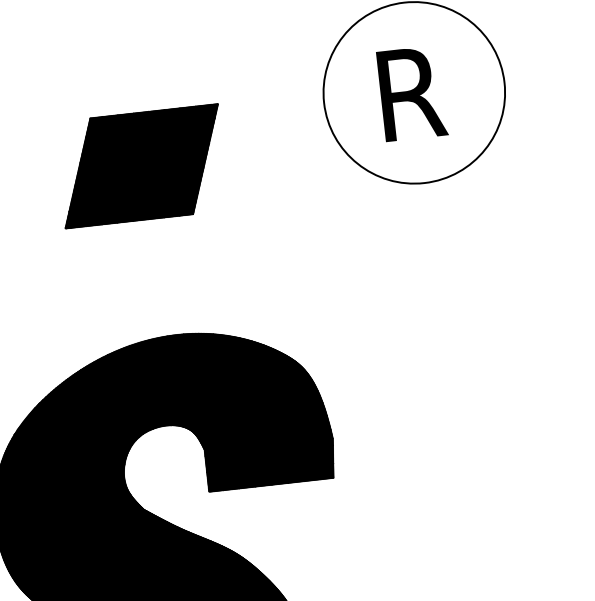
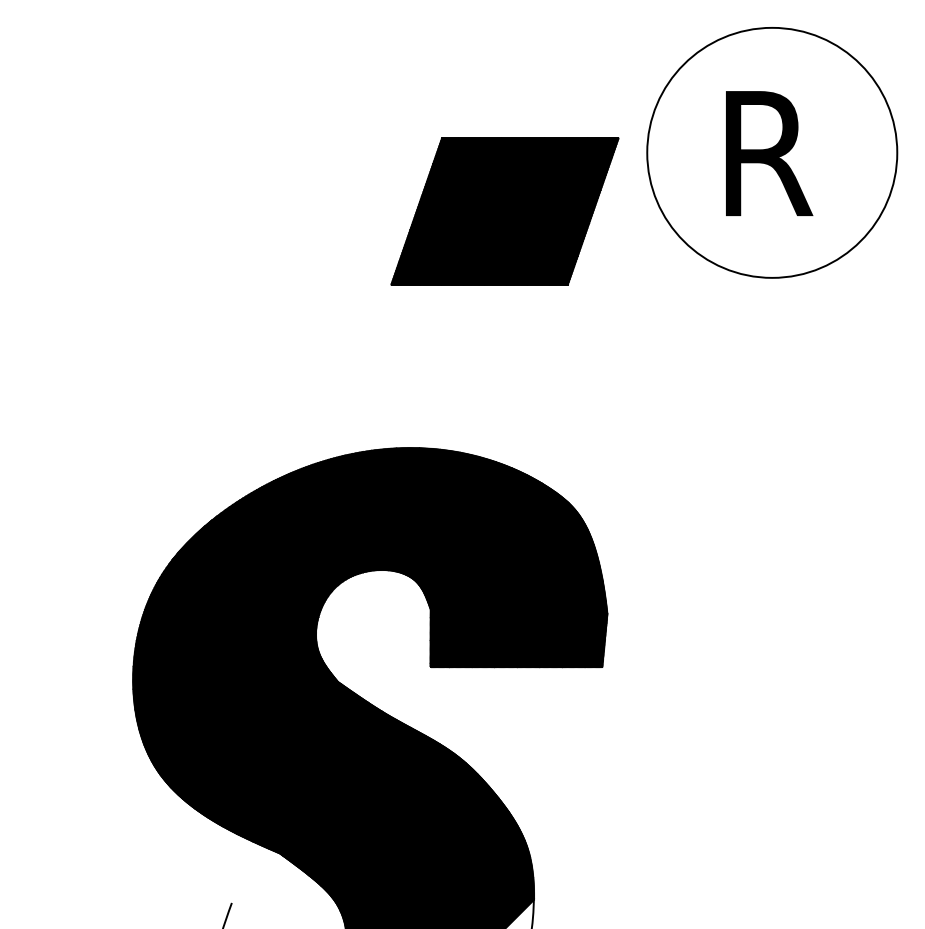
part: (141, 166) -> (504, 211), moved

